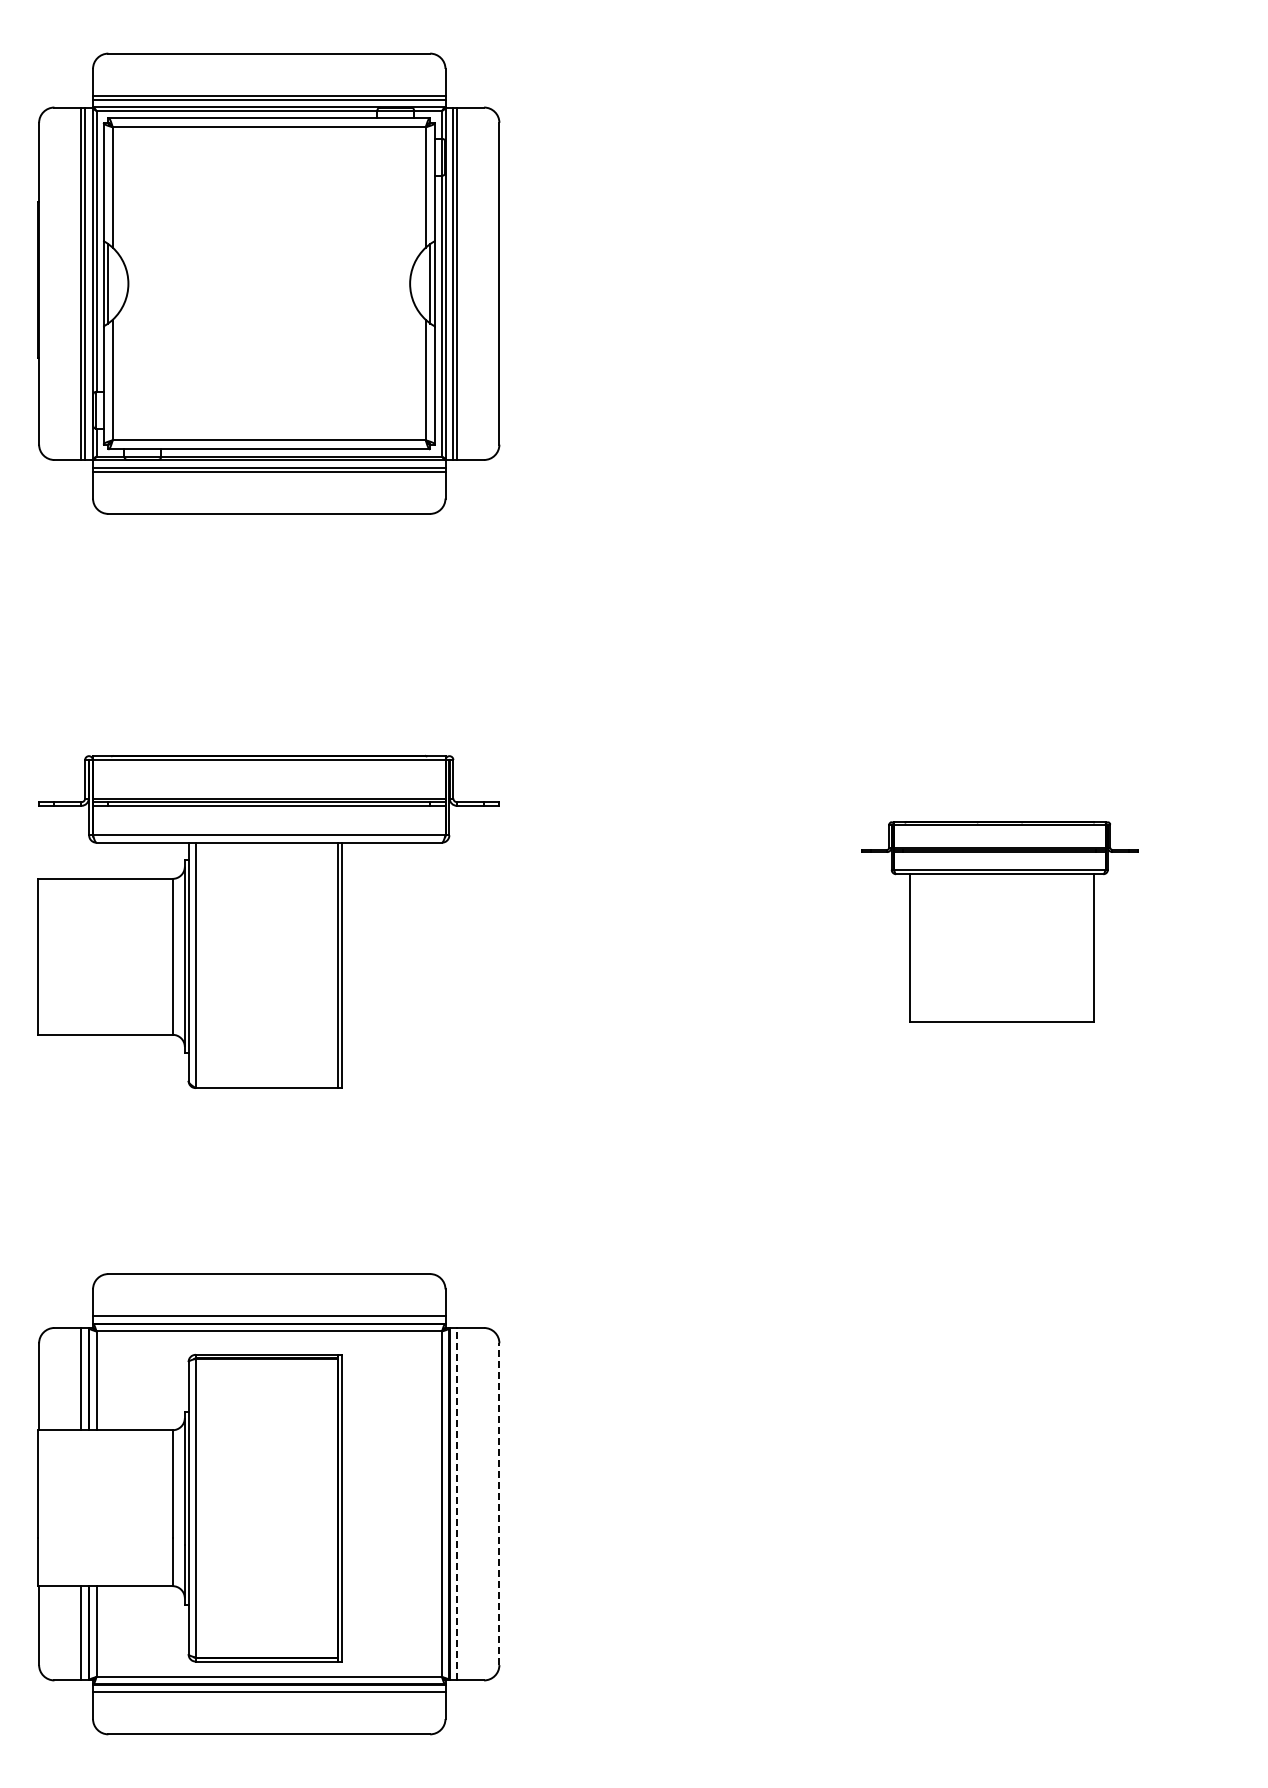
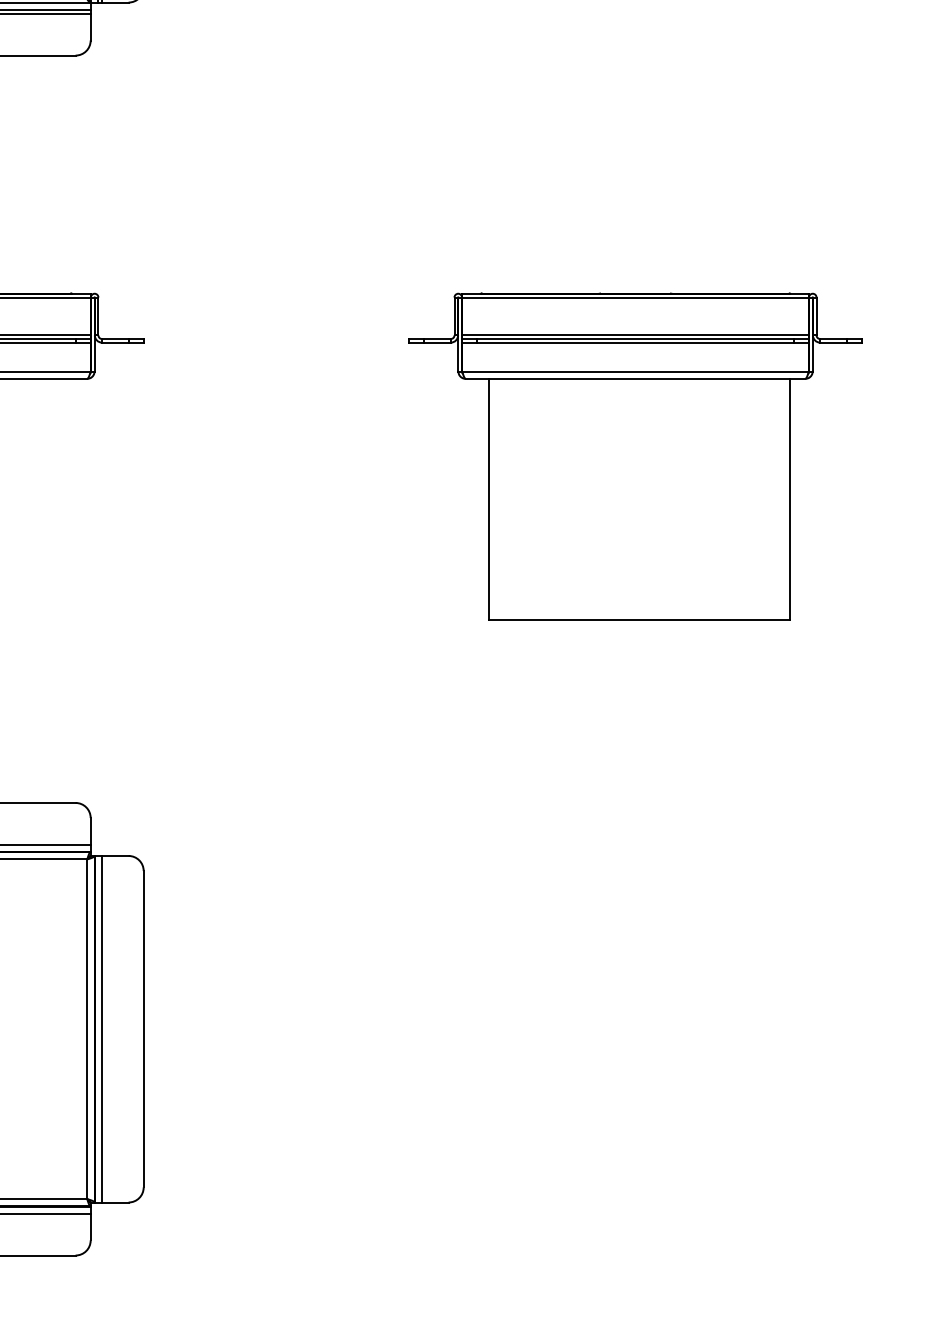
part: (999, 921) -> (635, 456), size x1.67
line: (457, 1503) -> (102, 1028), dashed -> solid
line: (499, 1504) -> (143, 1029), dashed -> solid

